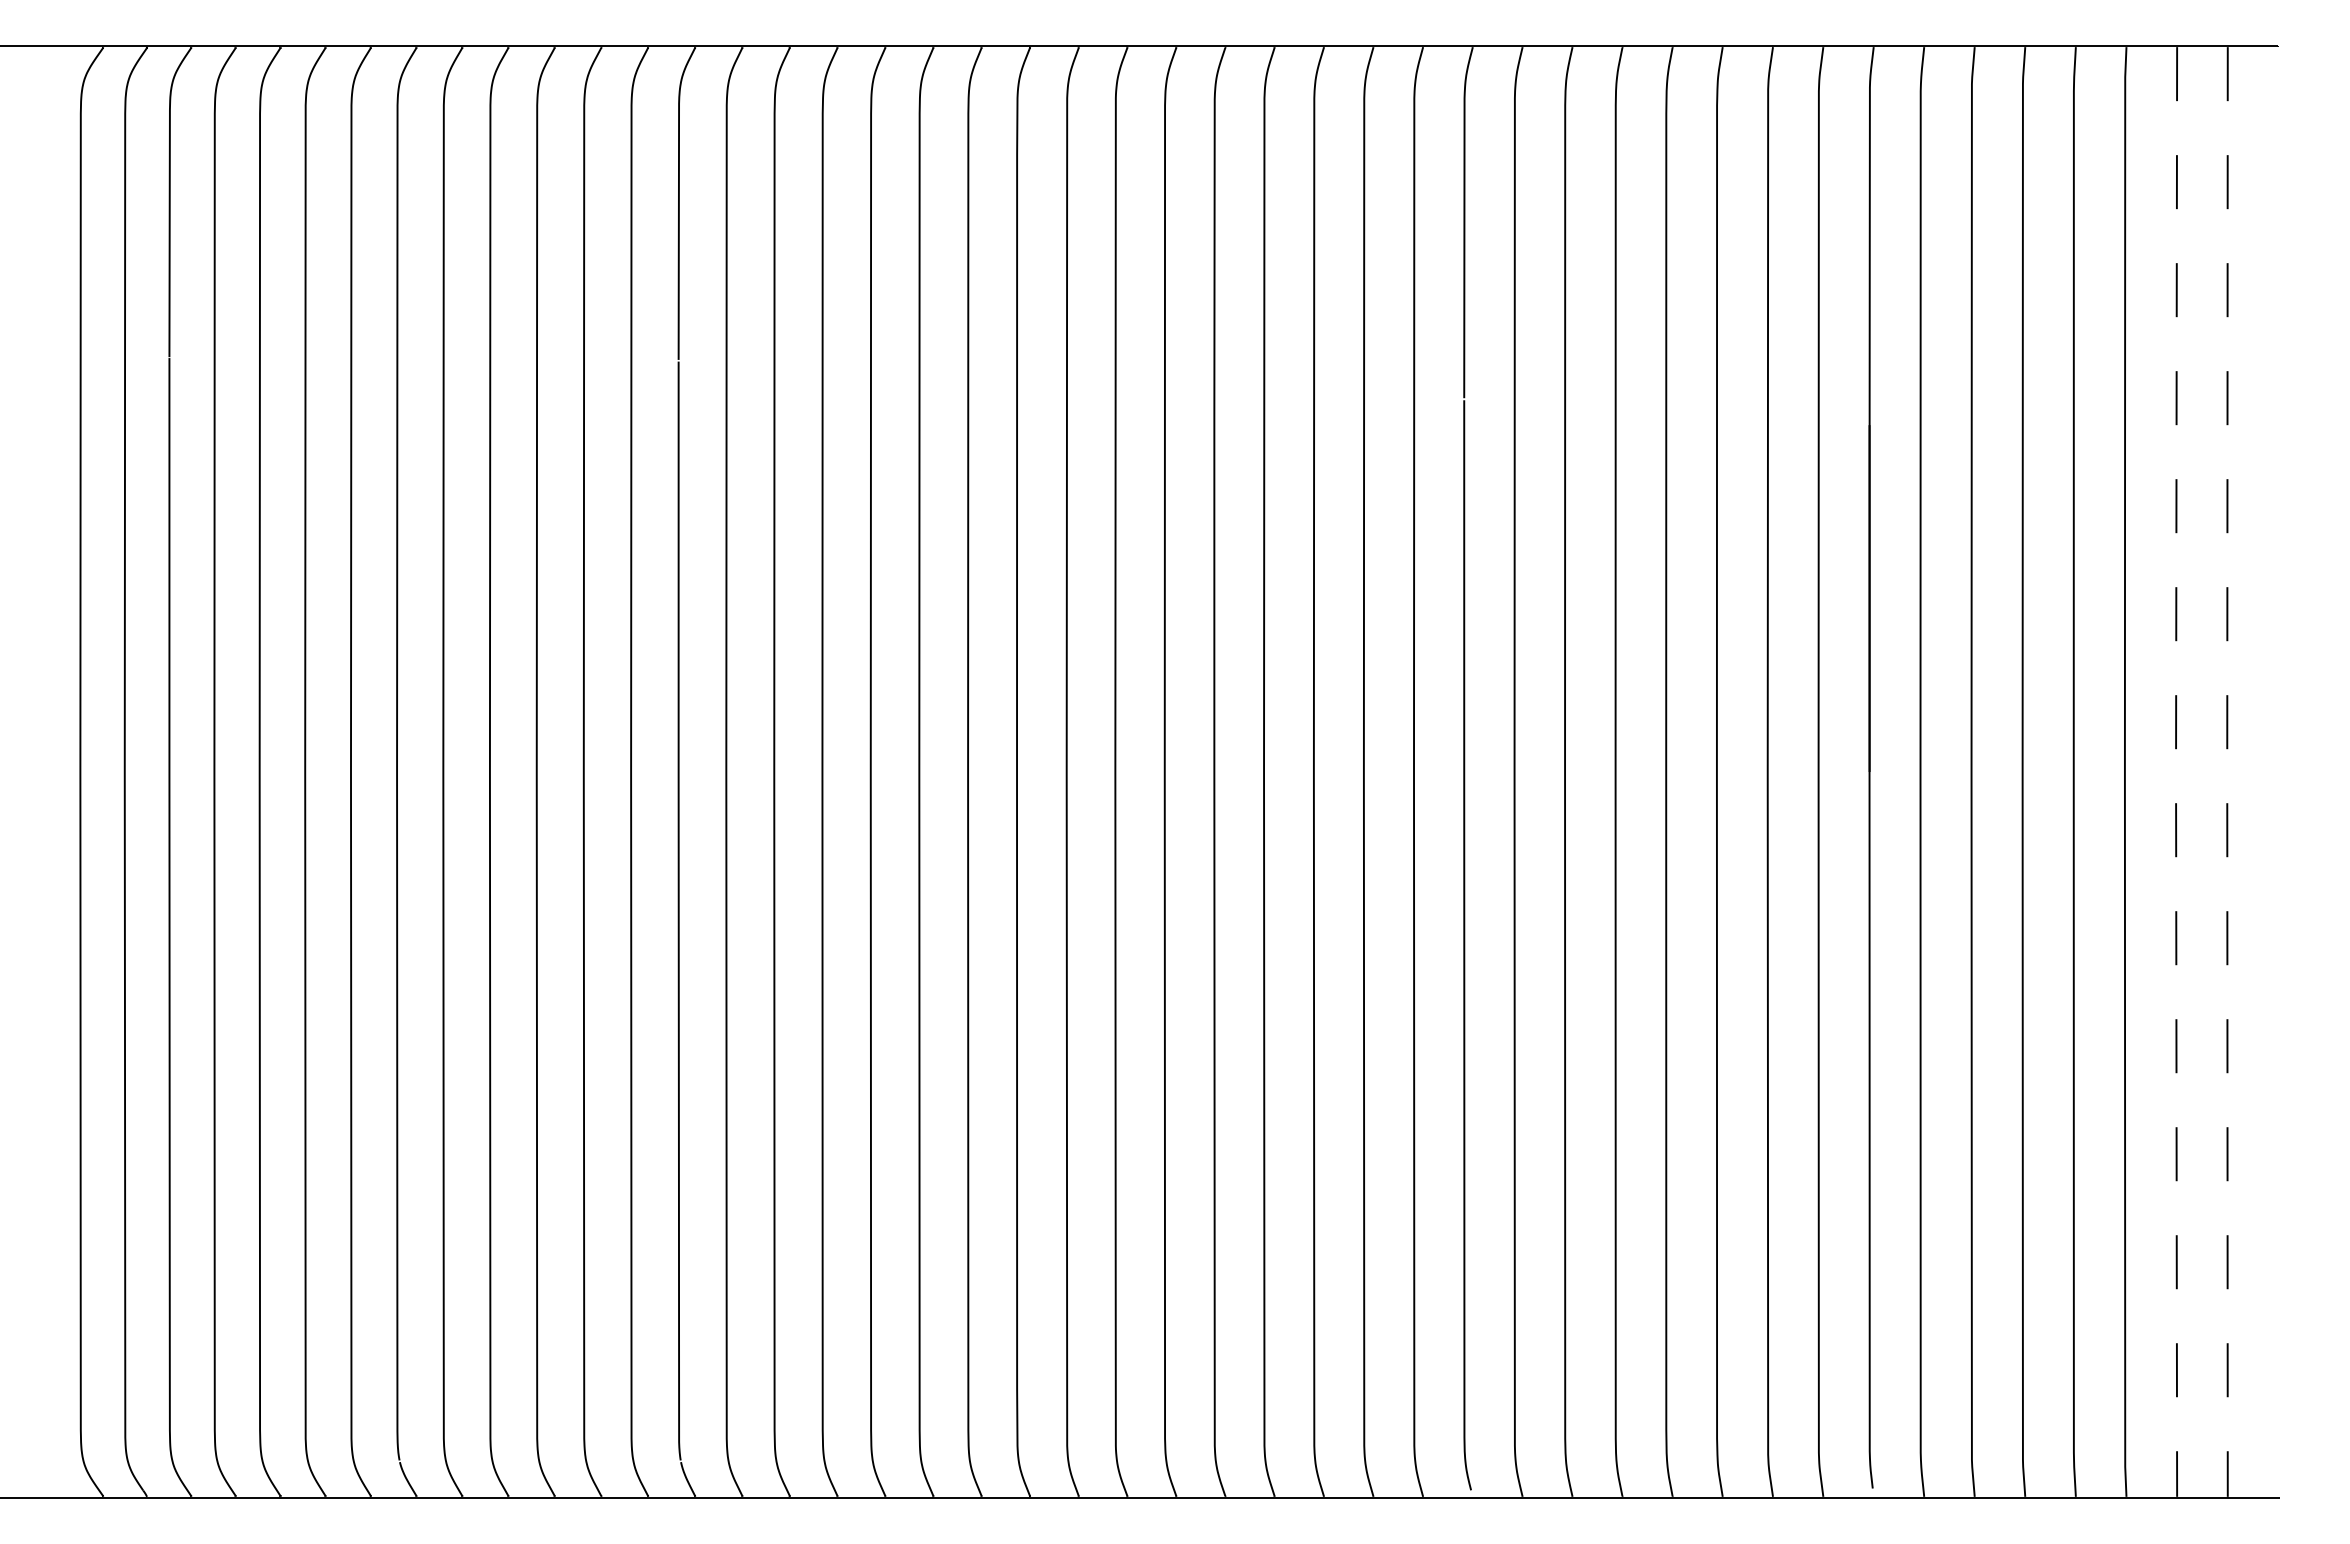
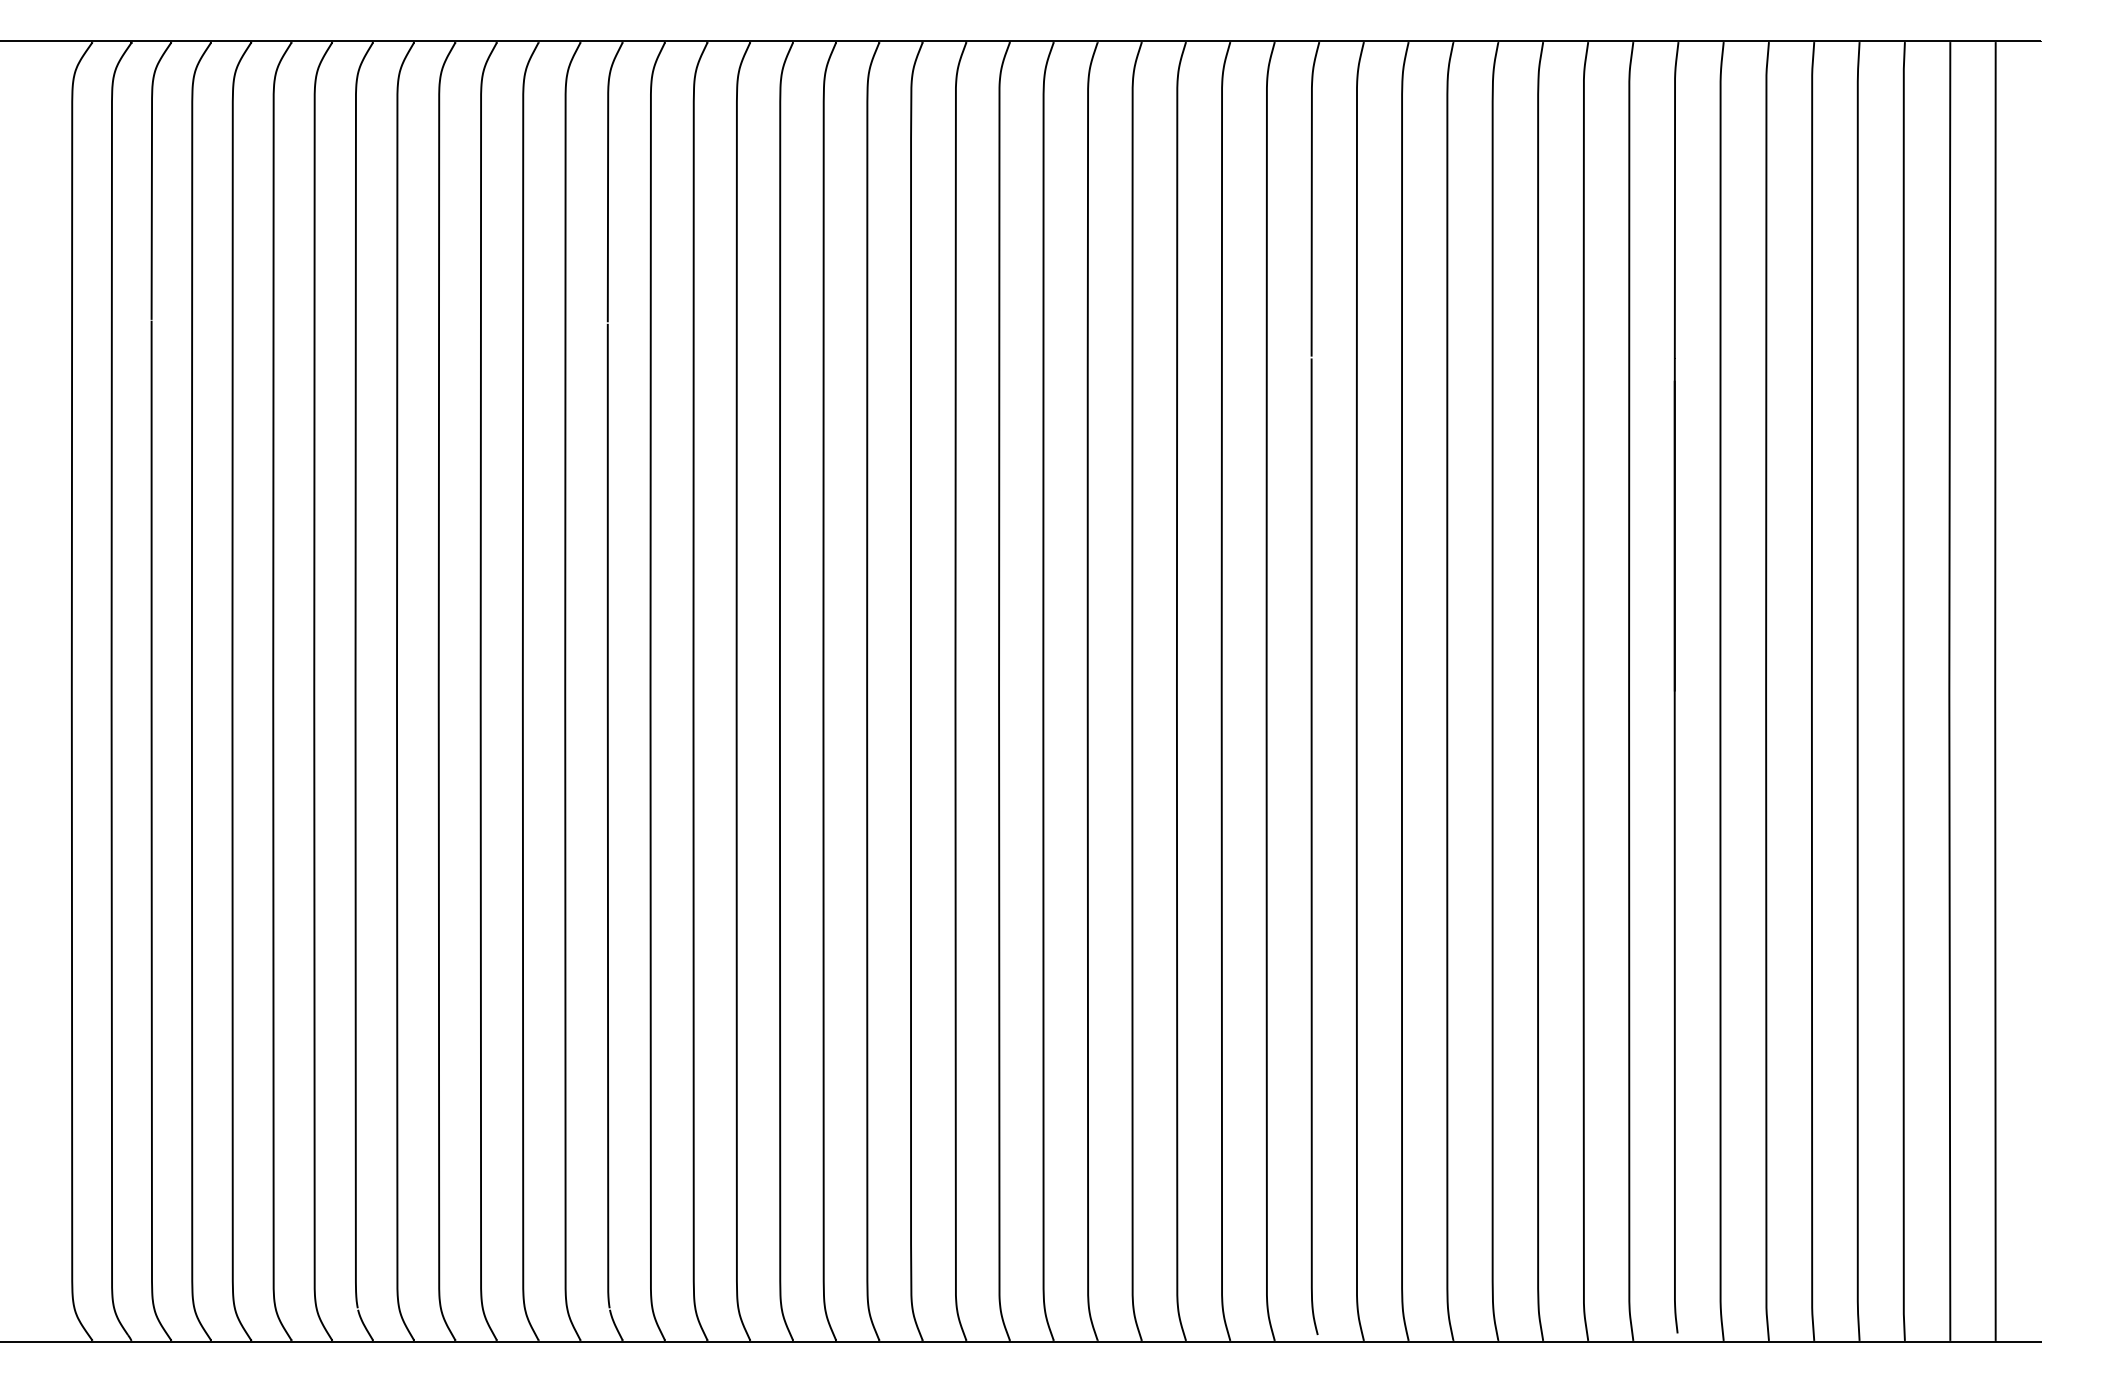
line: (2176, 772) -> (1949, 691), dashed -> solid
line: (2227, 772) -> (1995, 691), dashed -> solid

